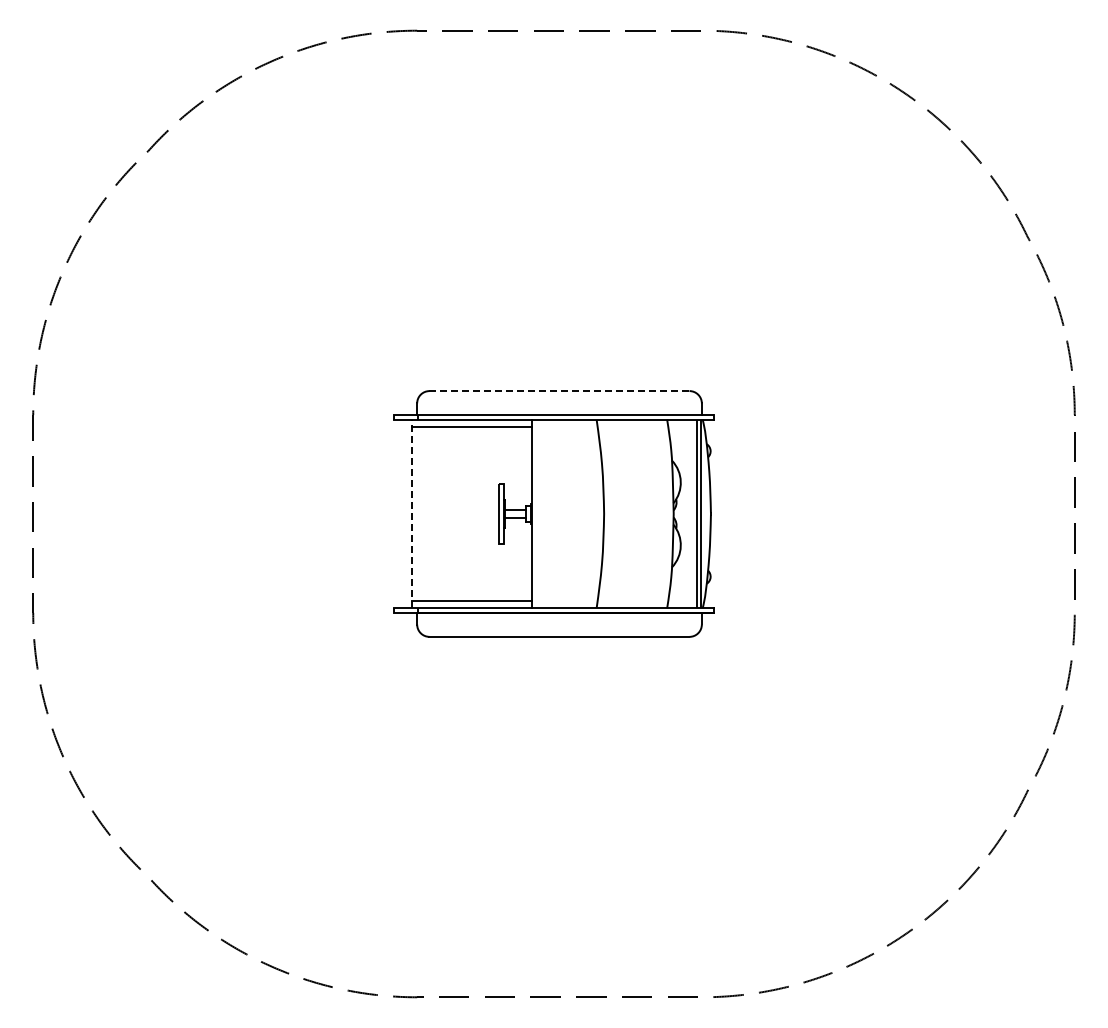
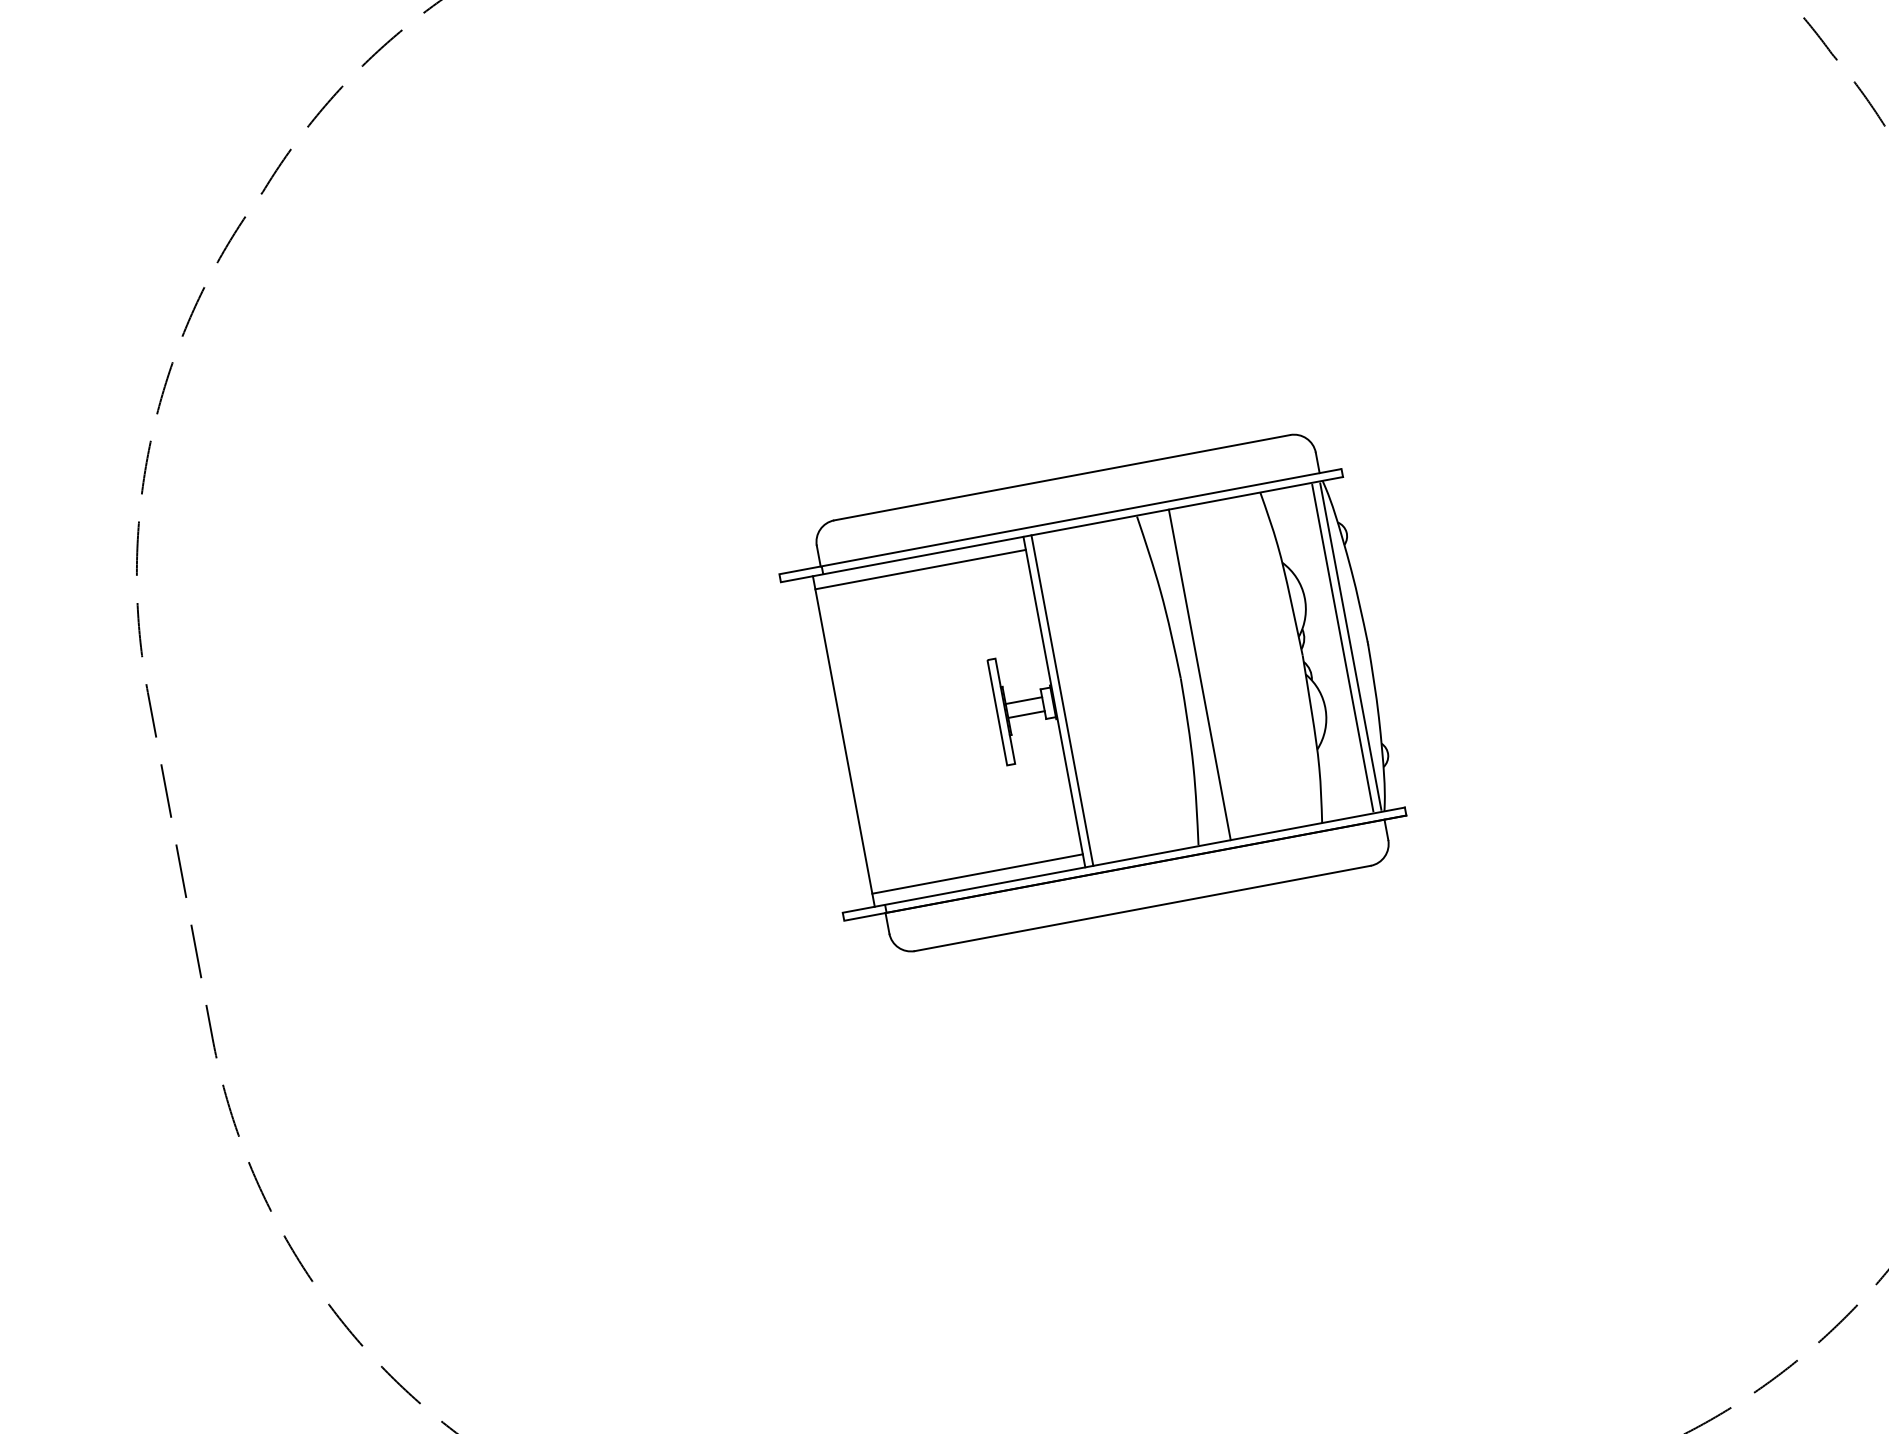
line: (559, 391) -> (1062, 478), dashed -> solid
line: (411, 513) -> (843, 740), dashed -> solid
line: (536, 513) -> (1062, 699), added
line: (615, 513) -> (1200, 673), added

